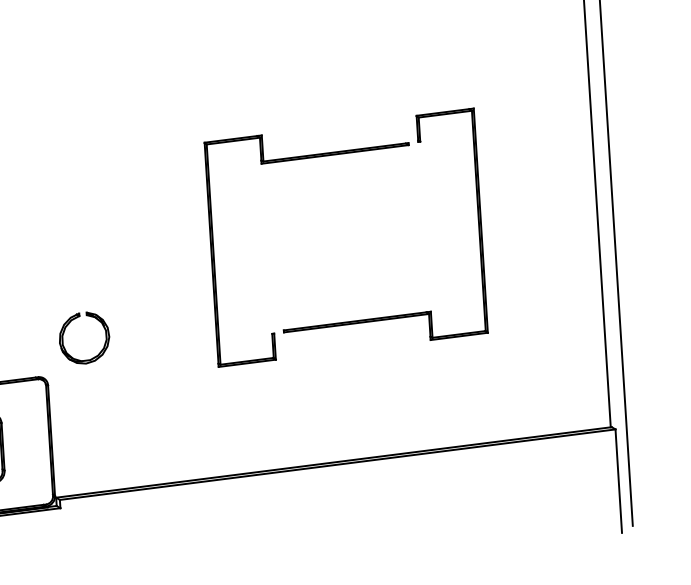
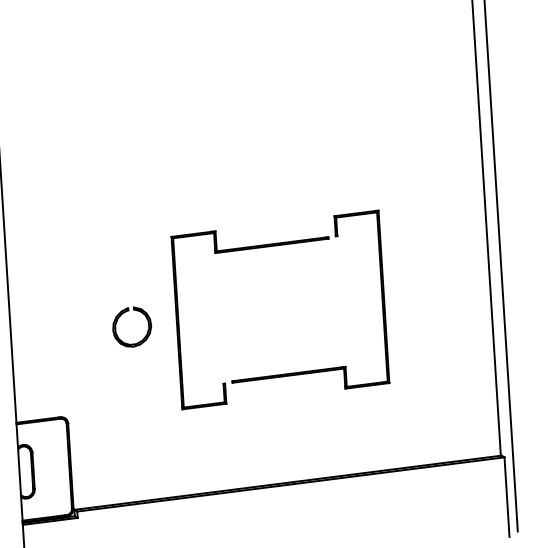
part: (332, 156) -> (269, 247), moved
part: (77, 319) -> (126, 312), moved

